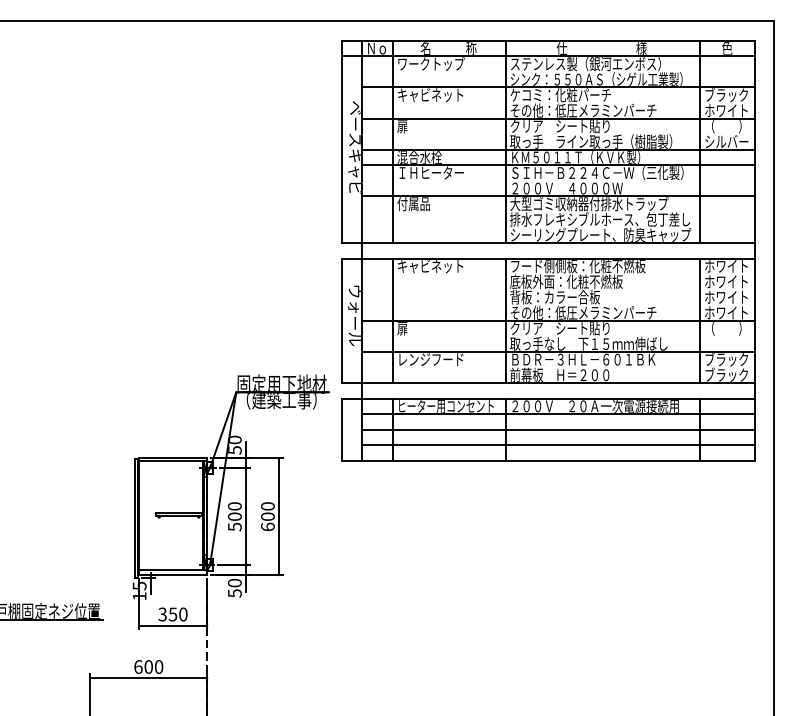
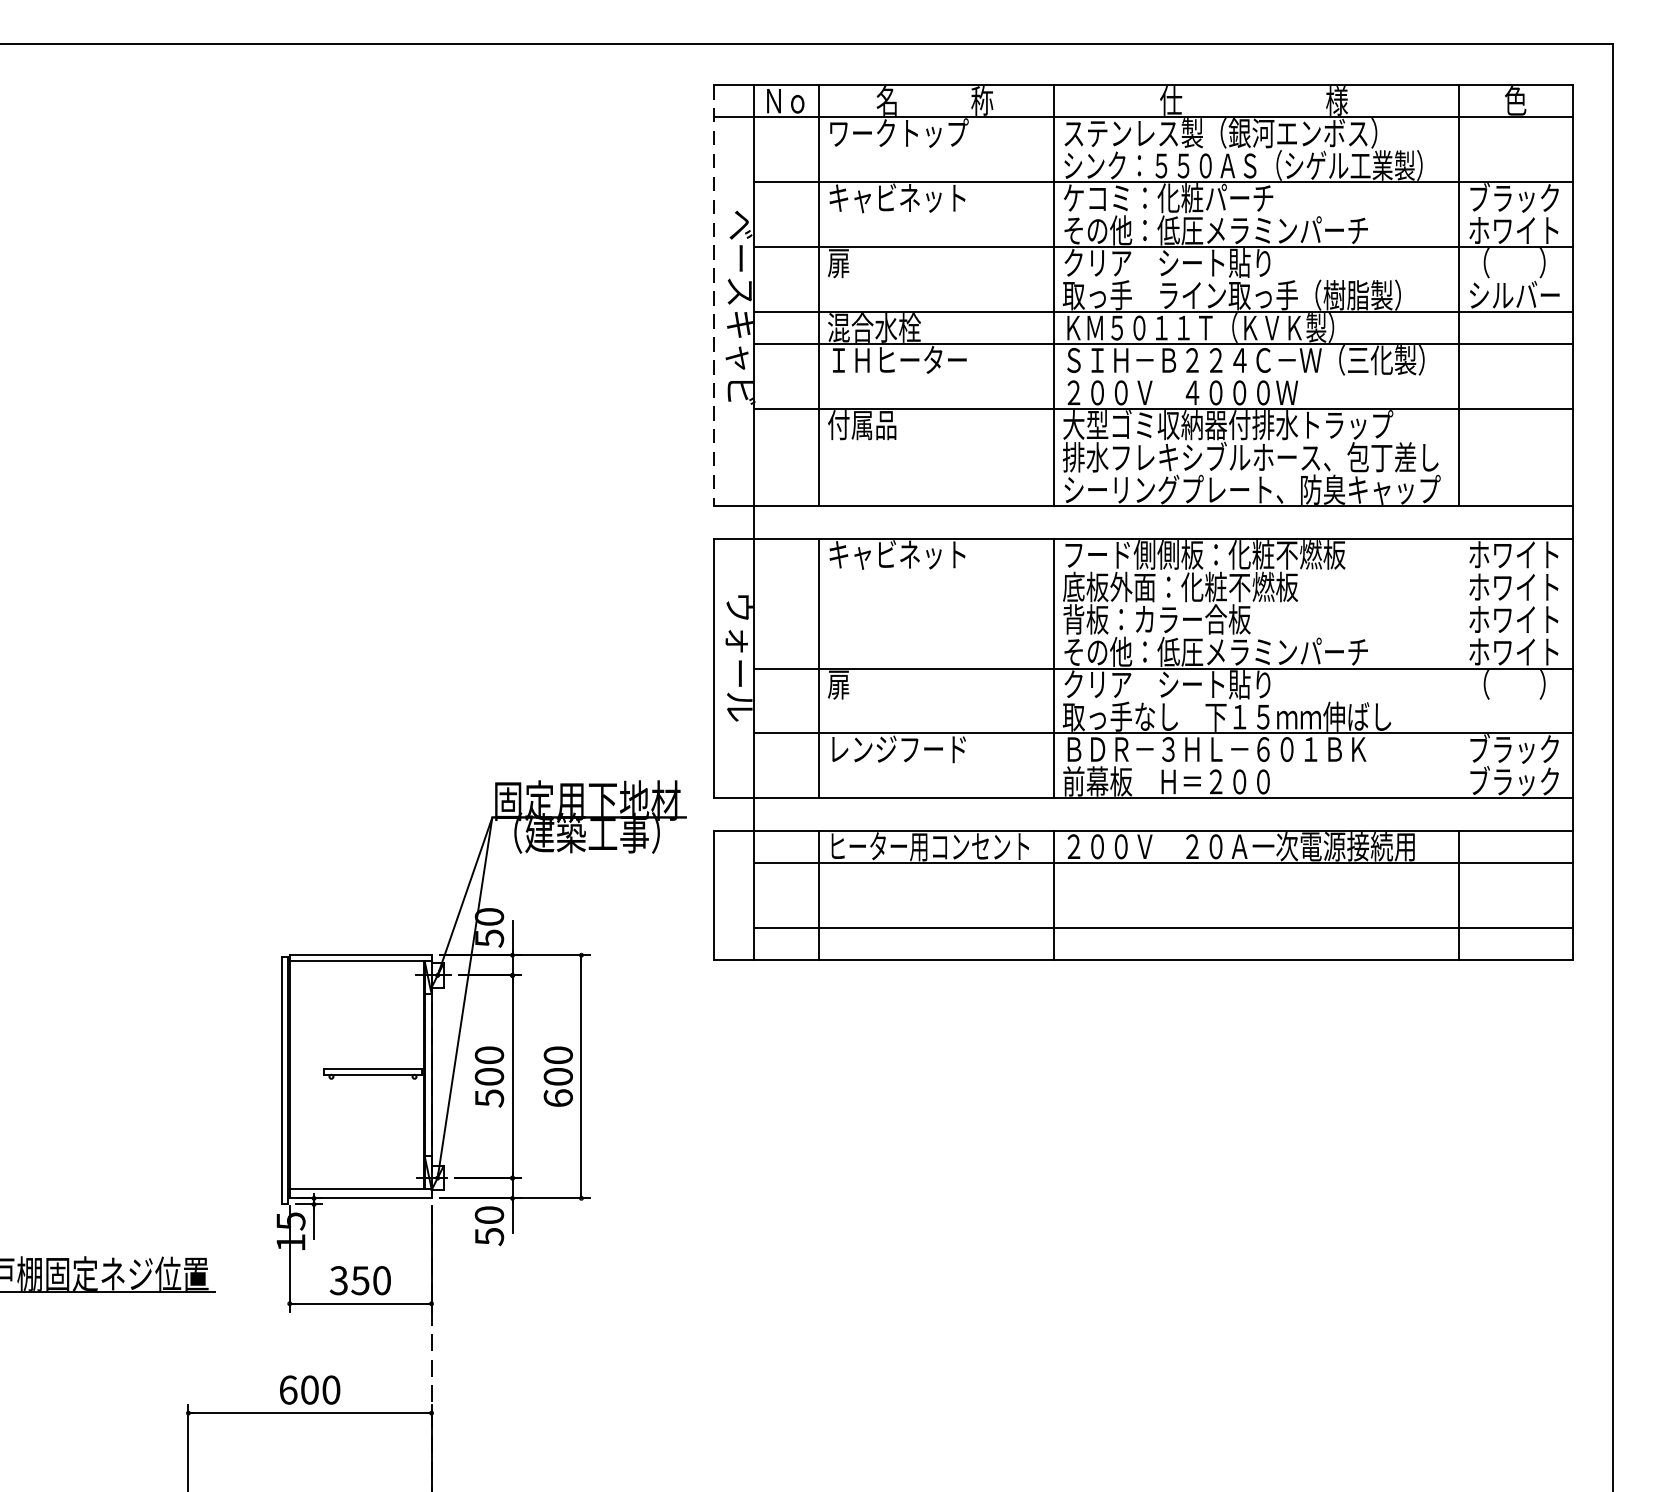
line: (342, 142) -> (713, 296), solid -> dashed
line: (700, 320) -> (1459, 667), removed
line: (557, 429) -> (1161, 895), removed

